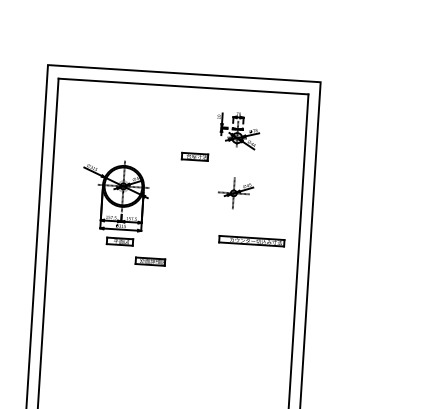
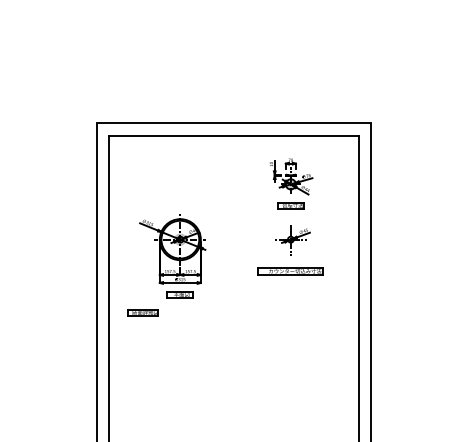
part: (194, 156) -> (290, 205), moved
part: (251, 241) -> (290, 271), moved
part: (150, 261) -> (142, 312), moved

